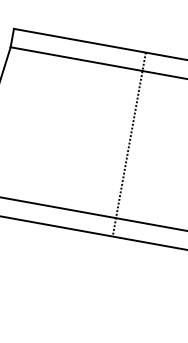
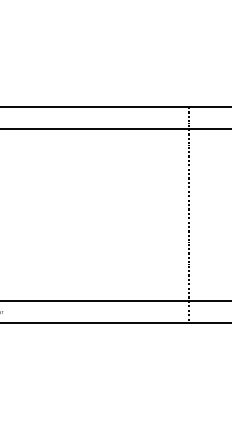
line: (129, 144) -> (188, 214), moved

